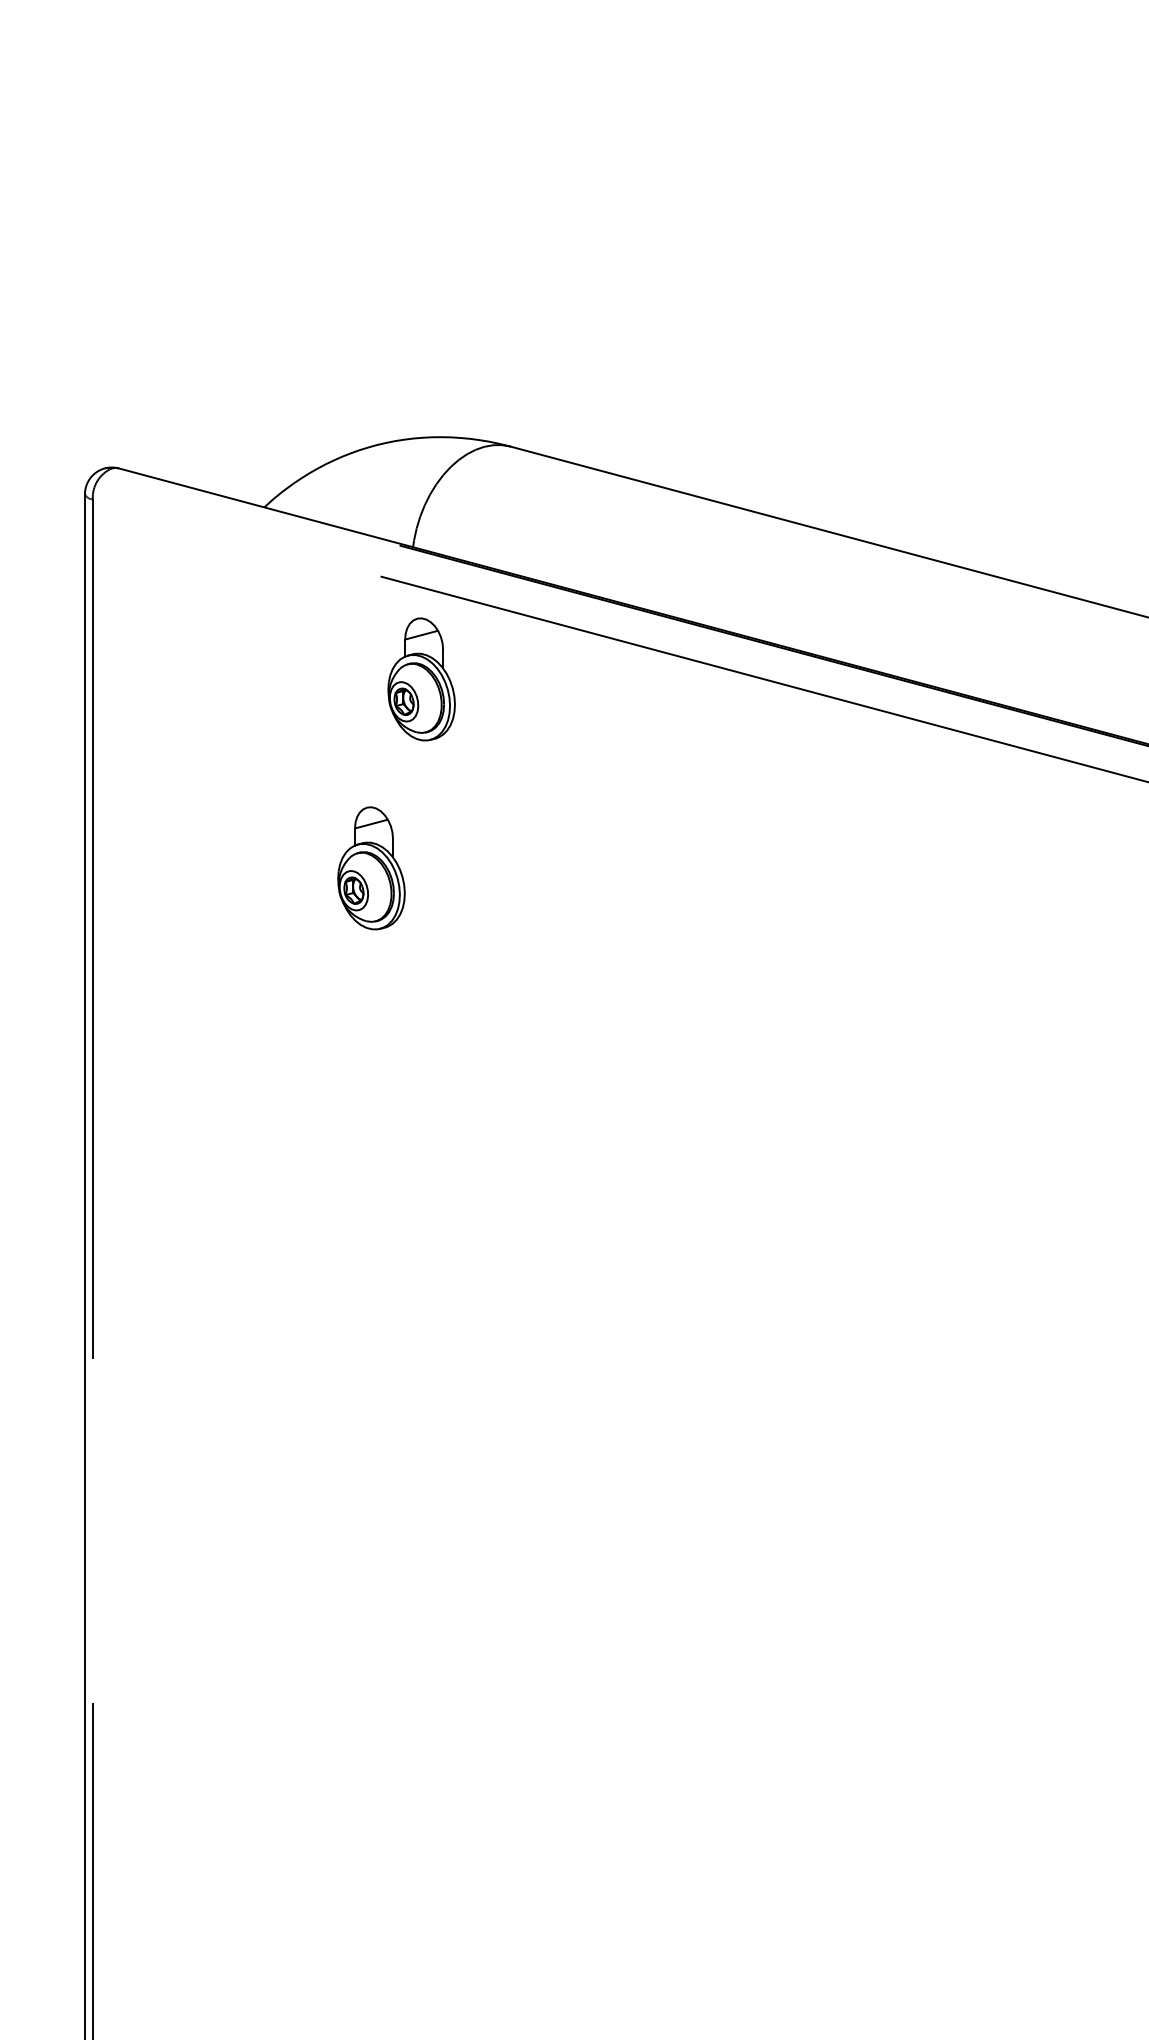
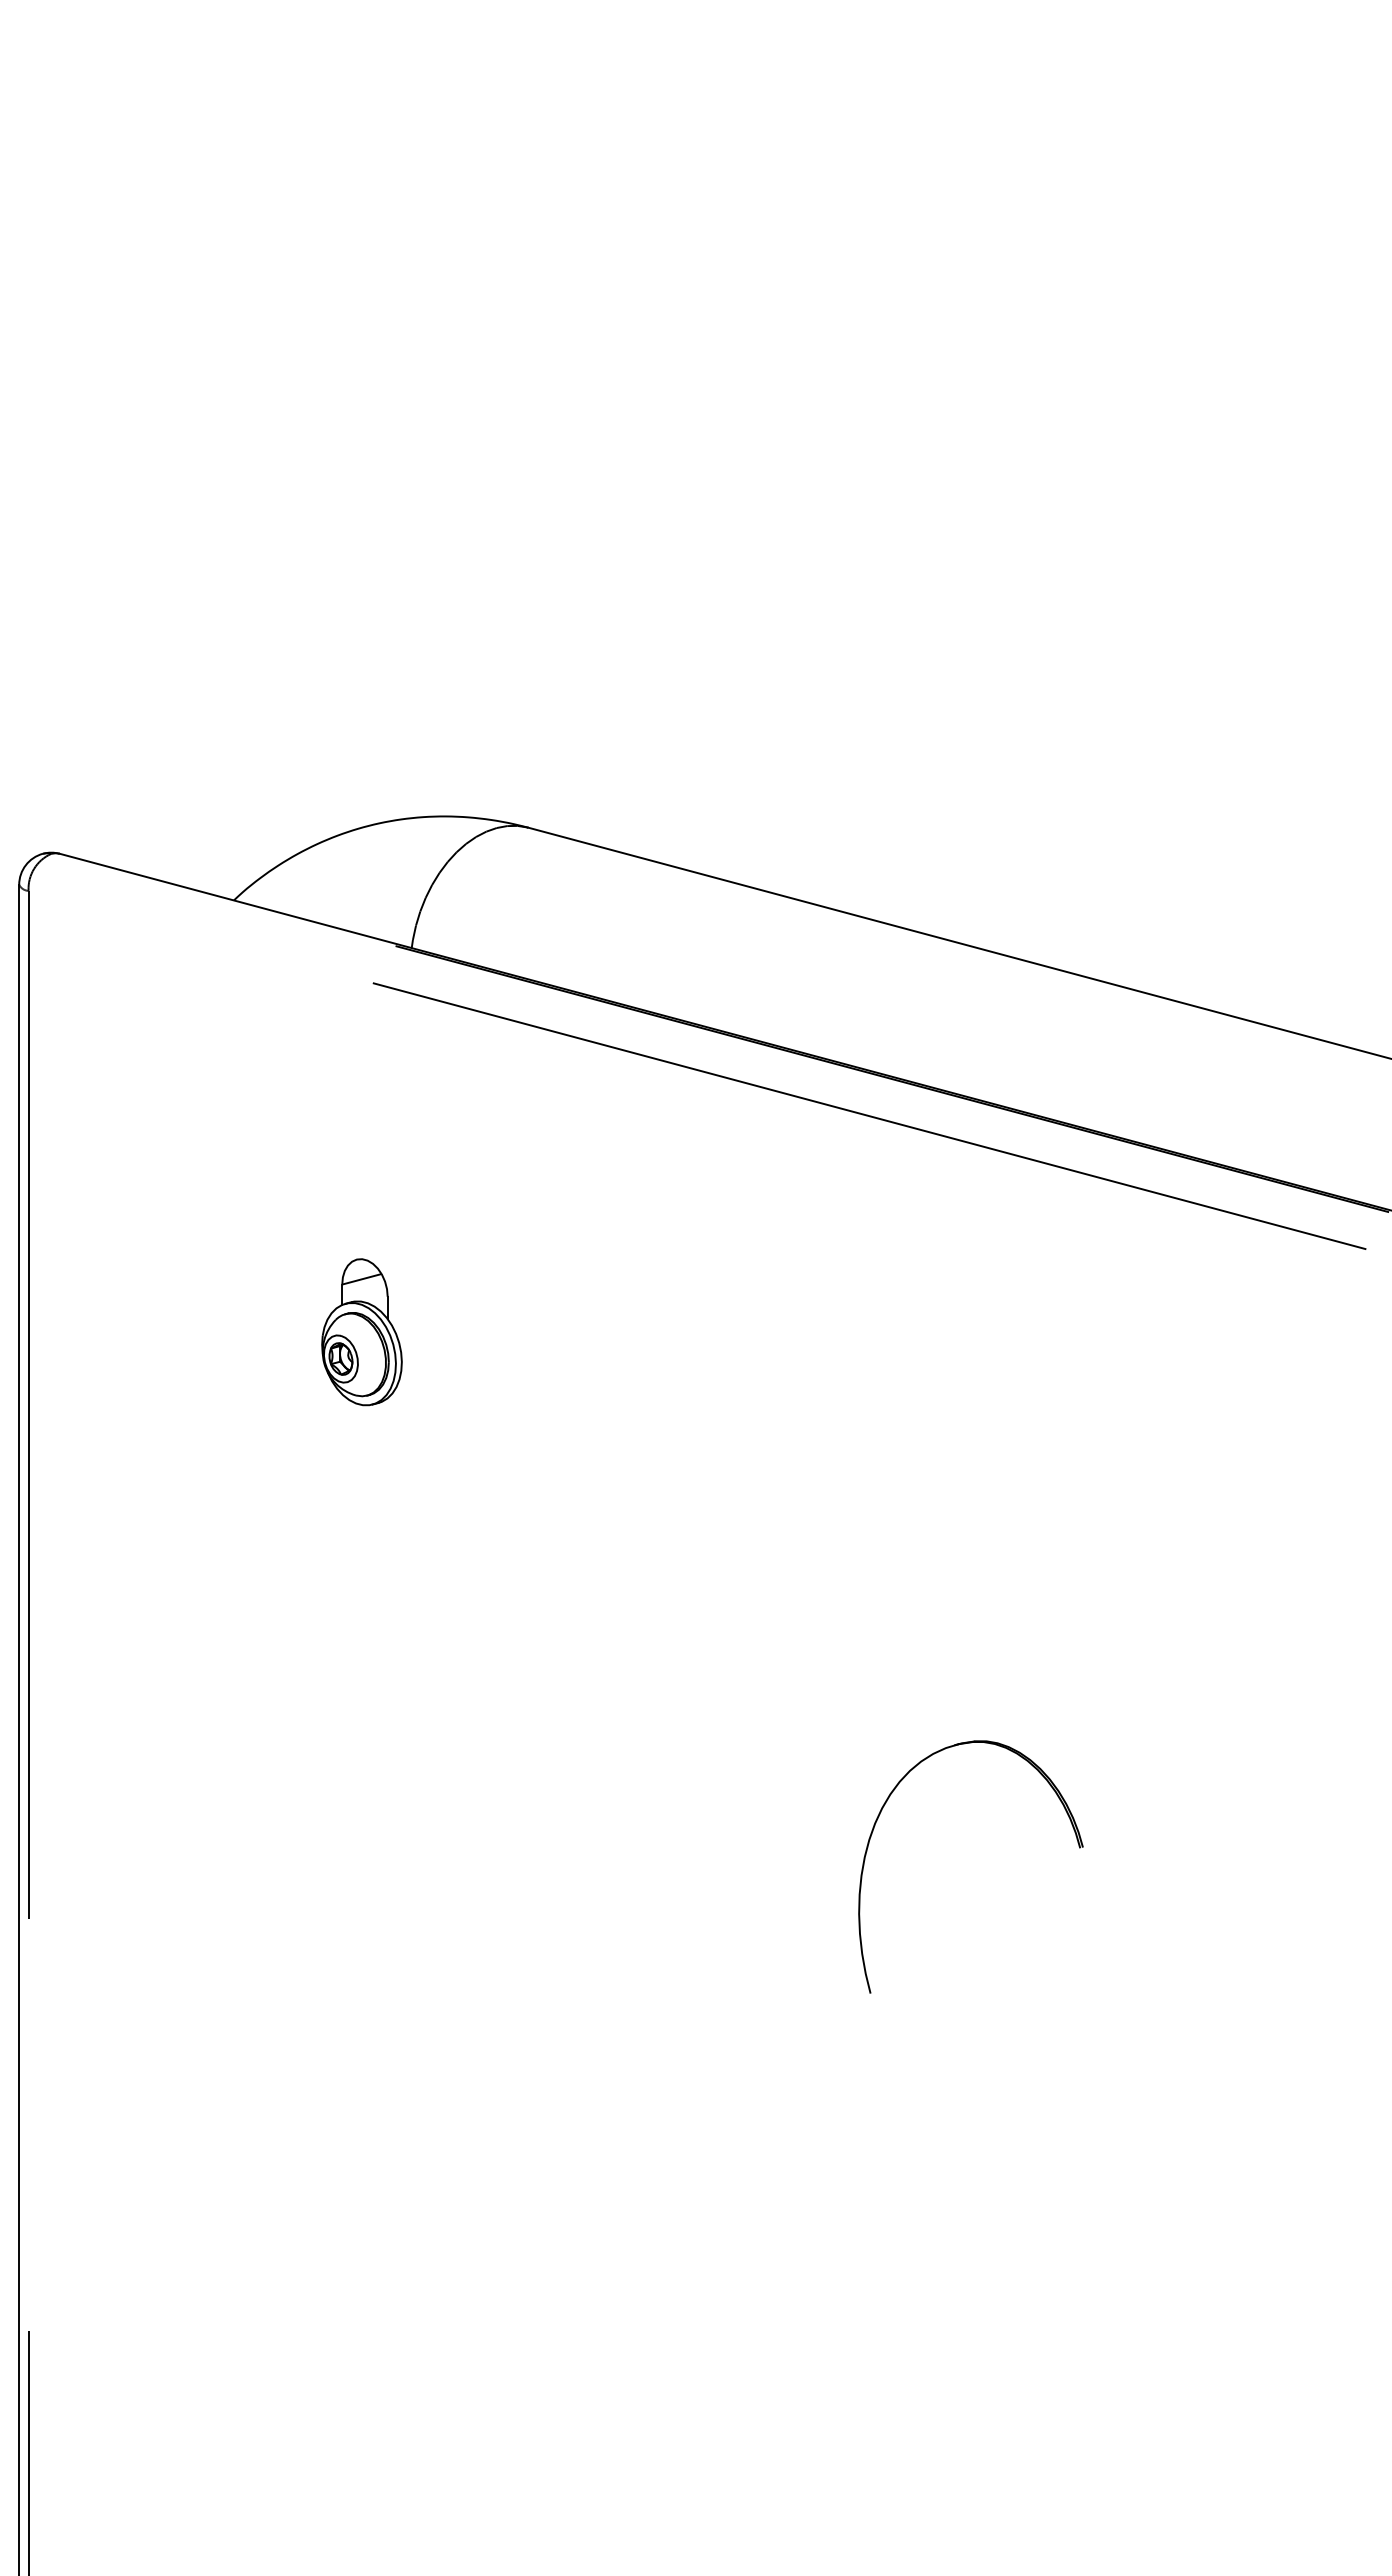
part: (421, 679) -> (421, 1106), removed
part: (798, 1288) -> (872, 1834), added

